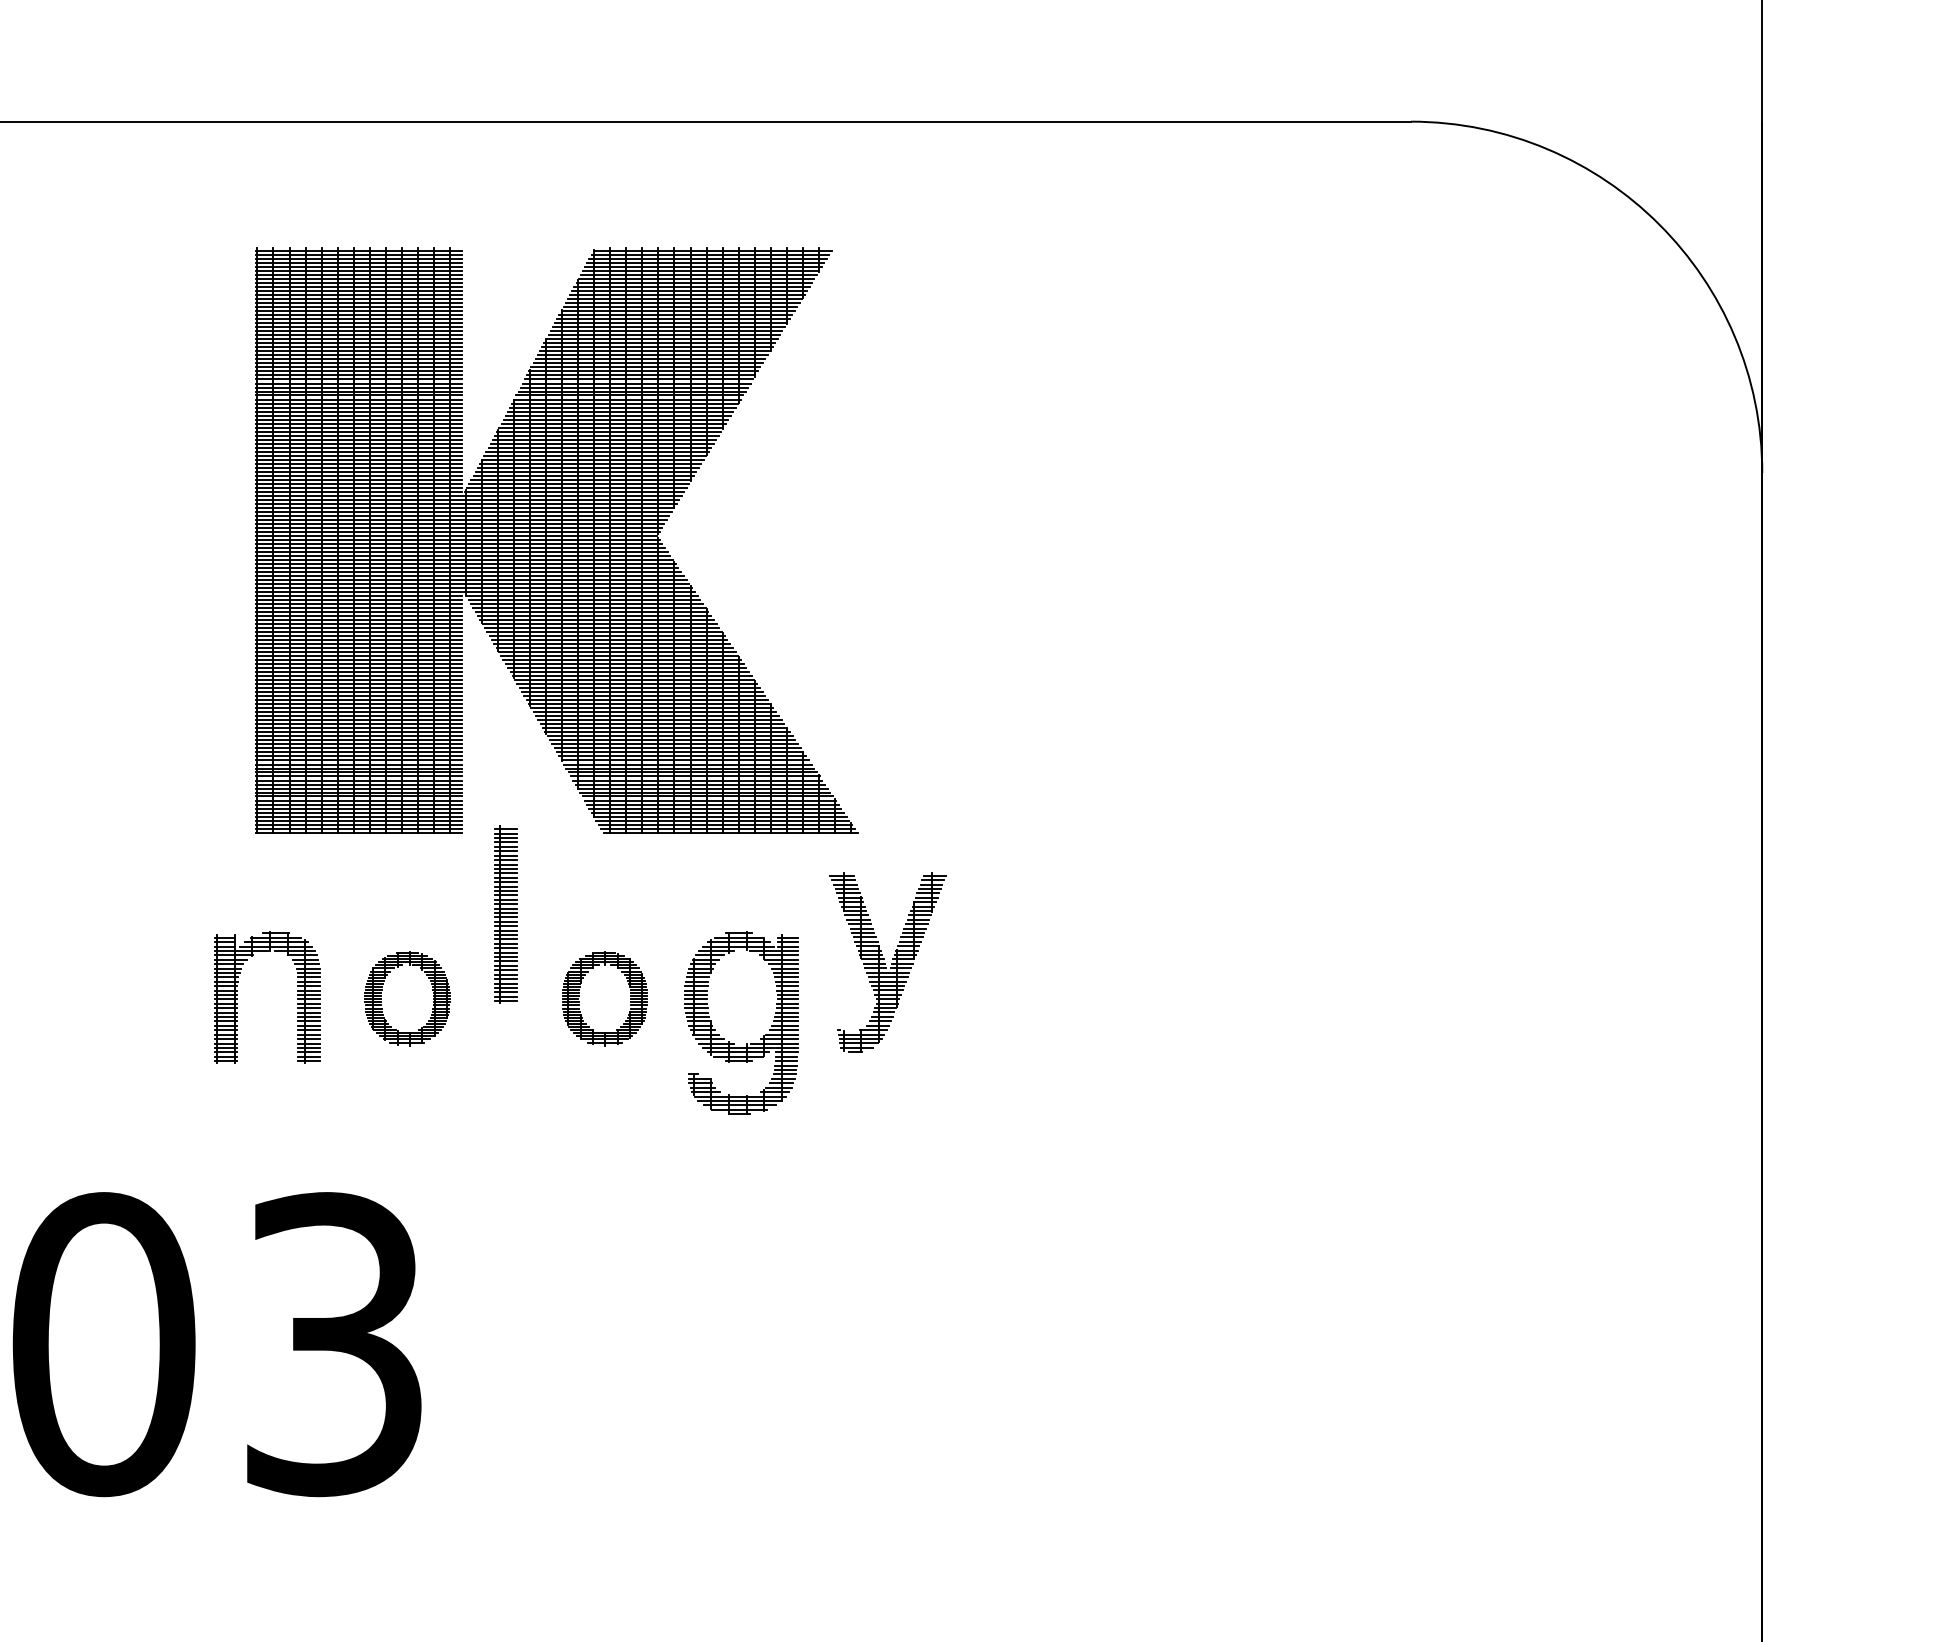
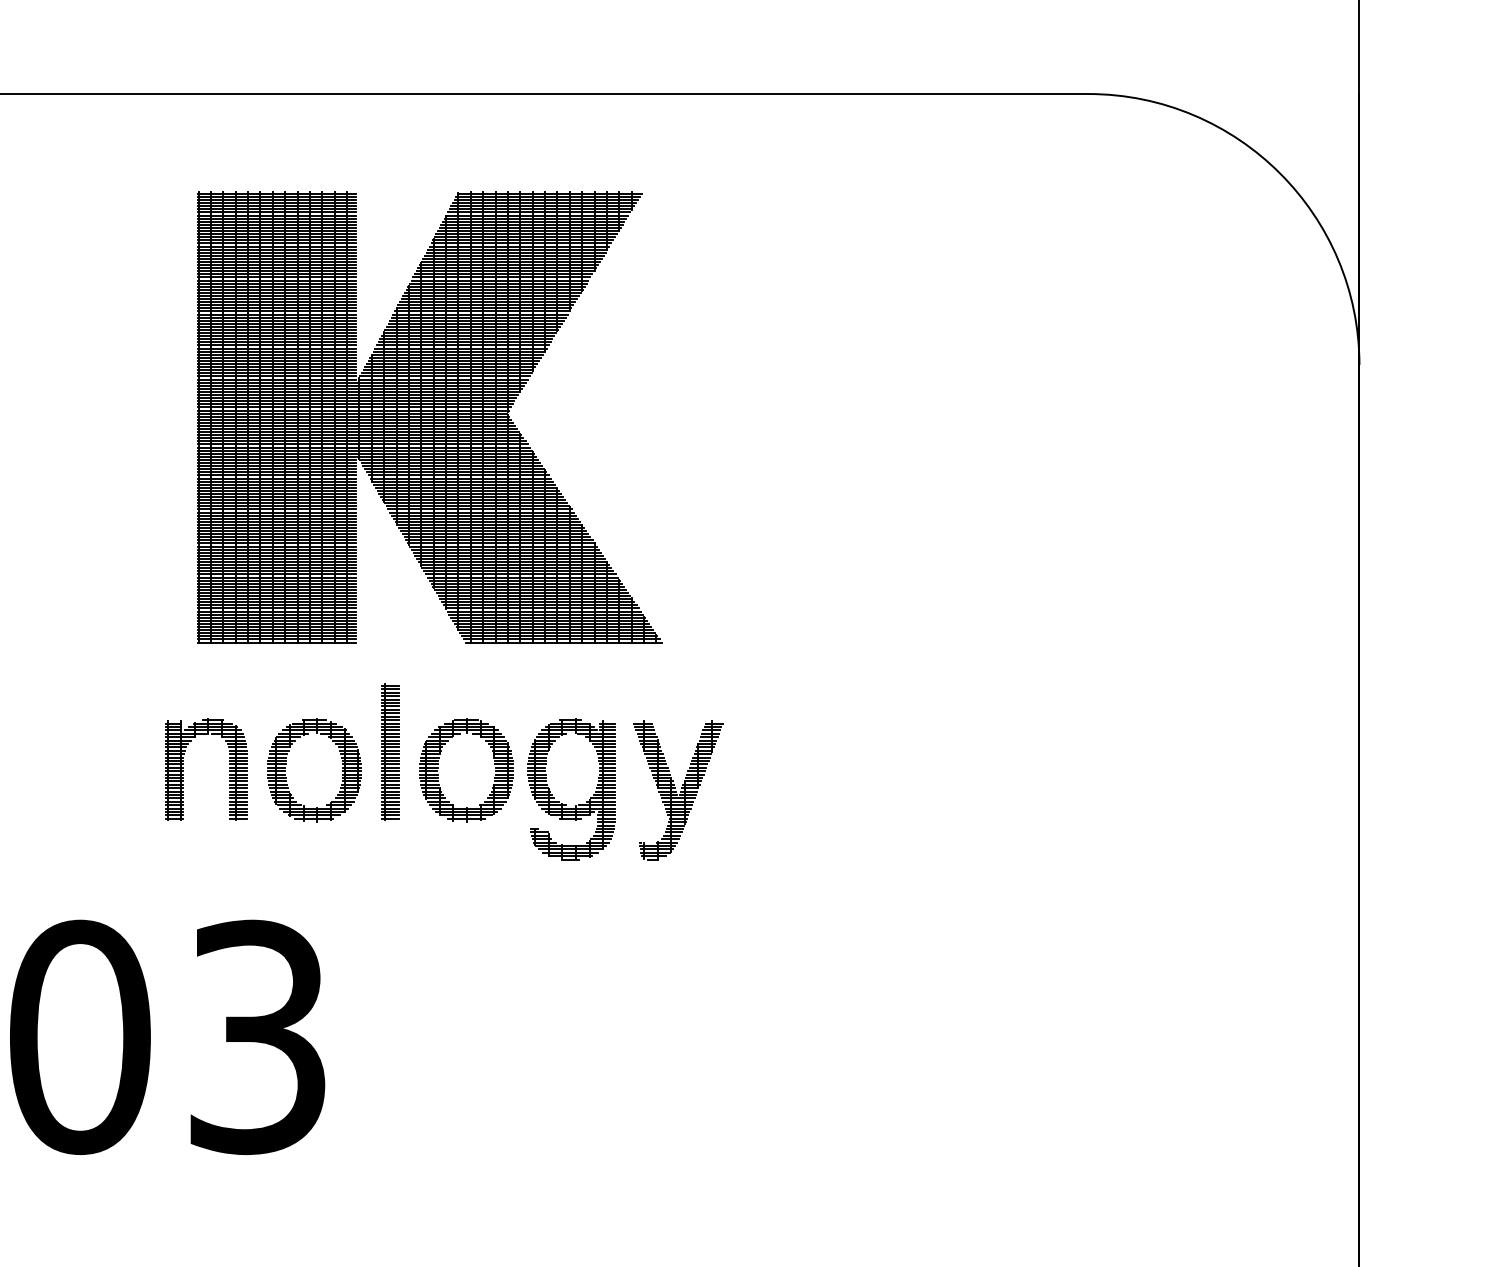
part: (505, 914) -> (389, 751), moved
part: (887, 962) -> (677, 790), moved
part: (407, 998) -> (314, 770), size x1.43
part: (604, 998) -> (466, 770), size x1.43

